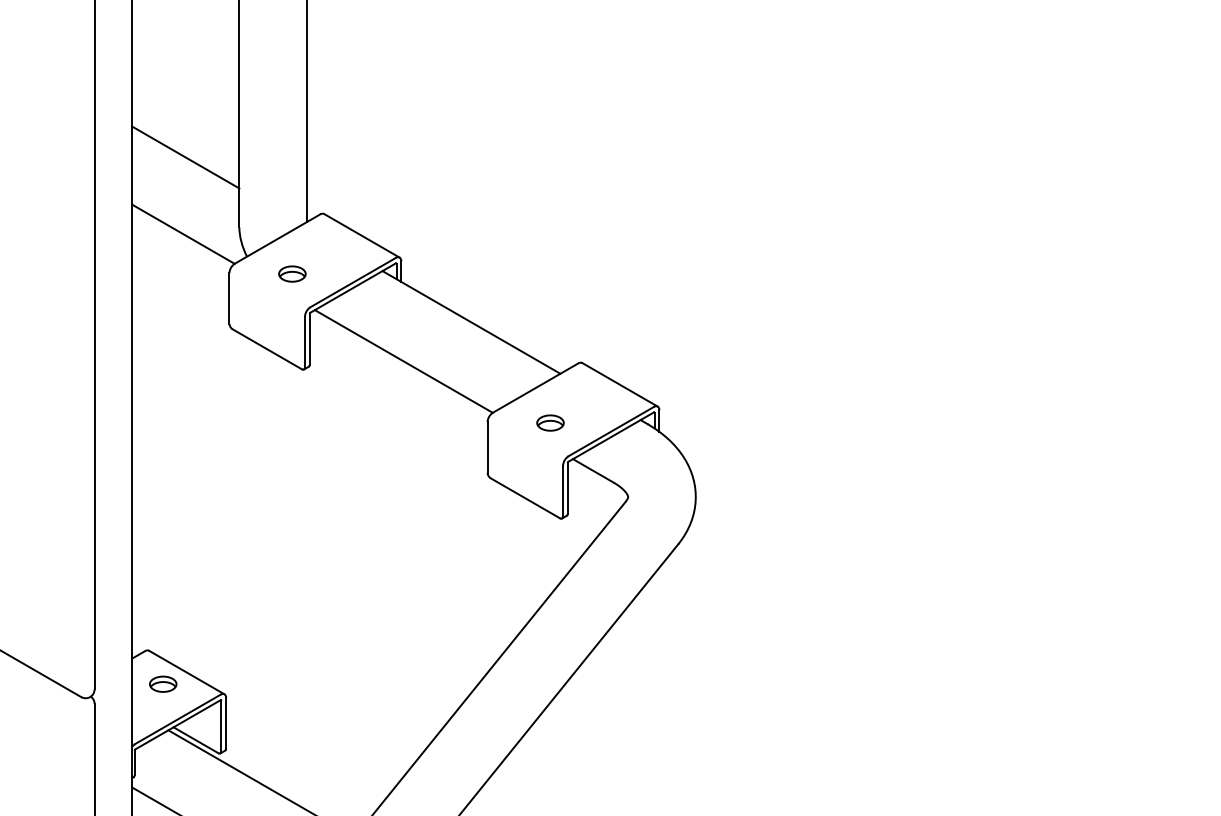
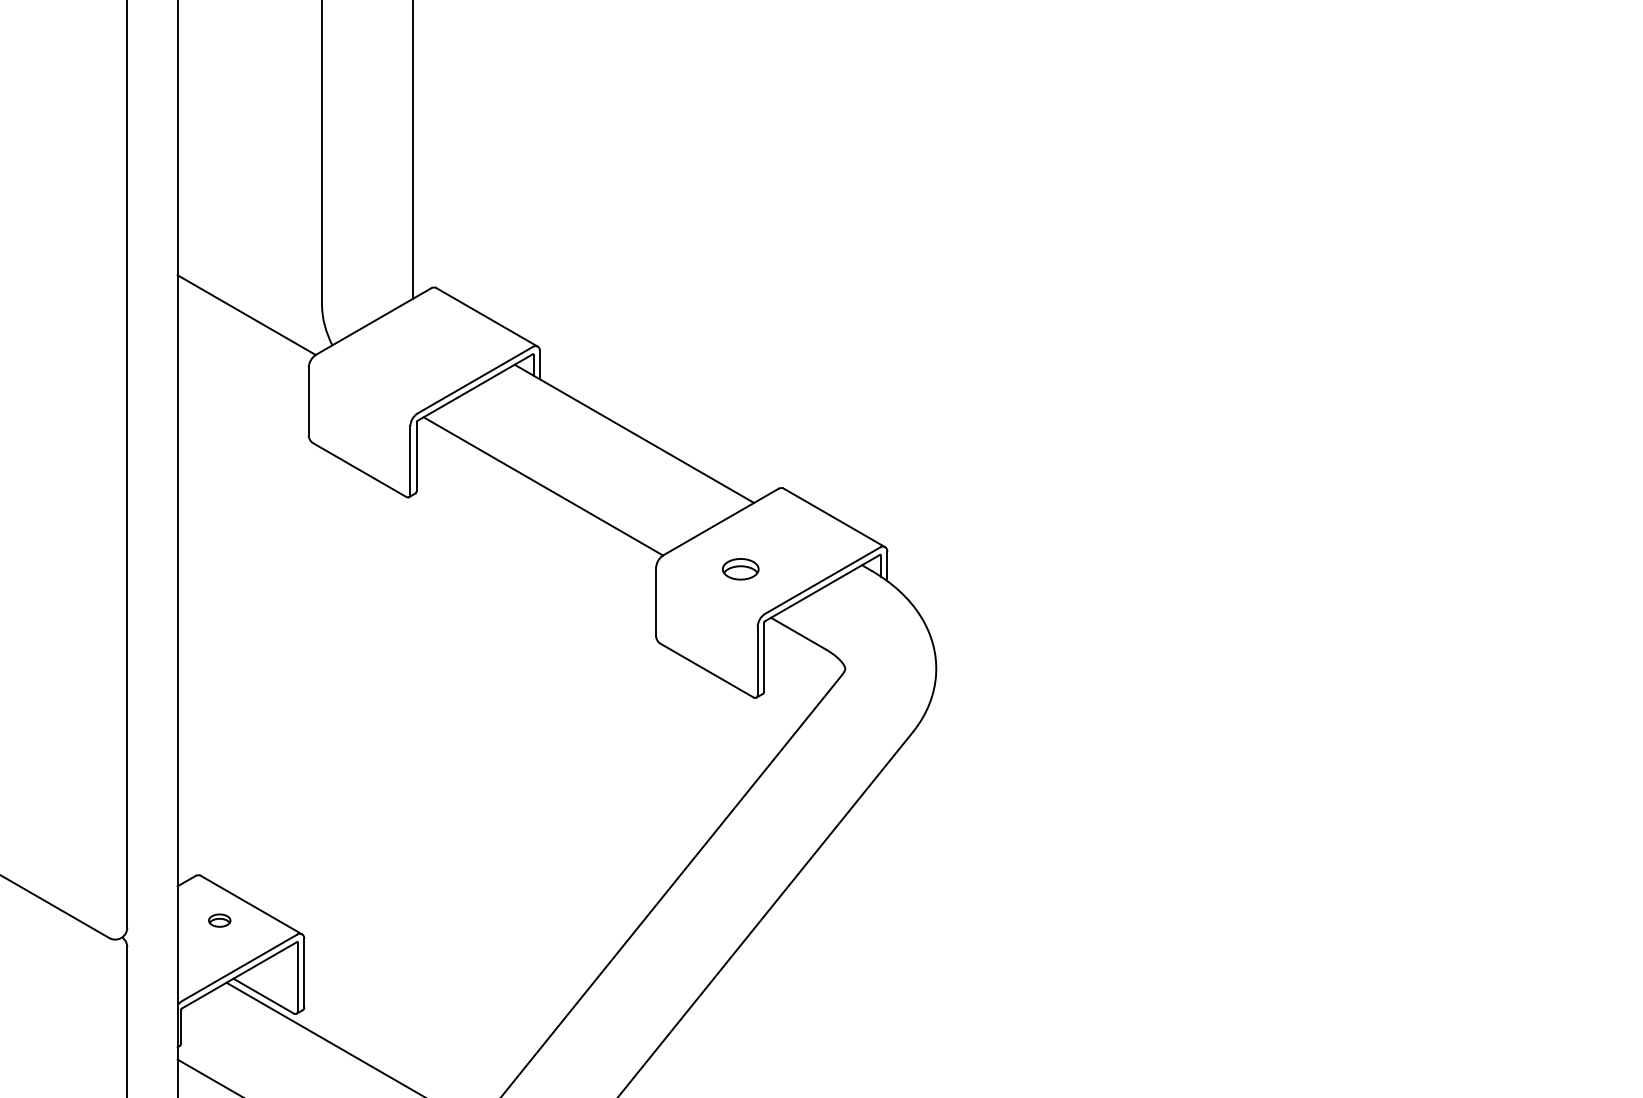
line: (185, 157) -> (249, 211), removed
part: (292, 273) -> (393, 368), removed
part: (163, 683) -> (219, 919), size x0.6

